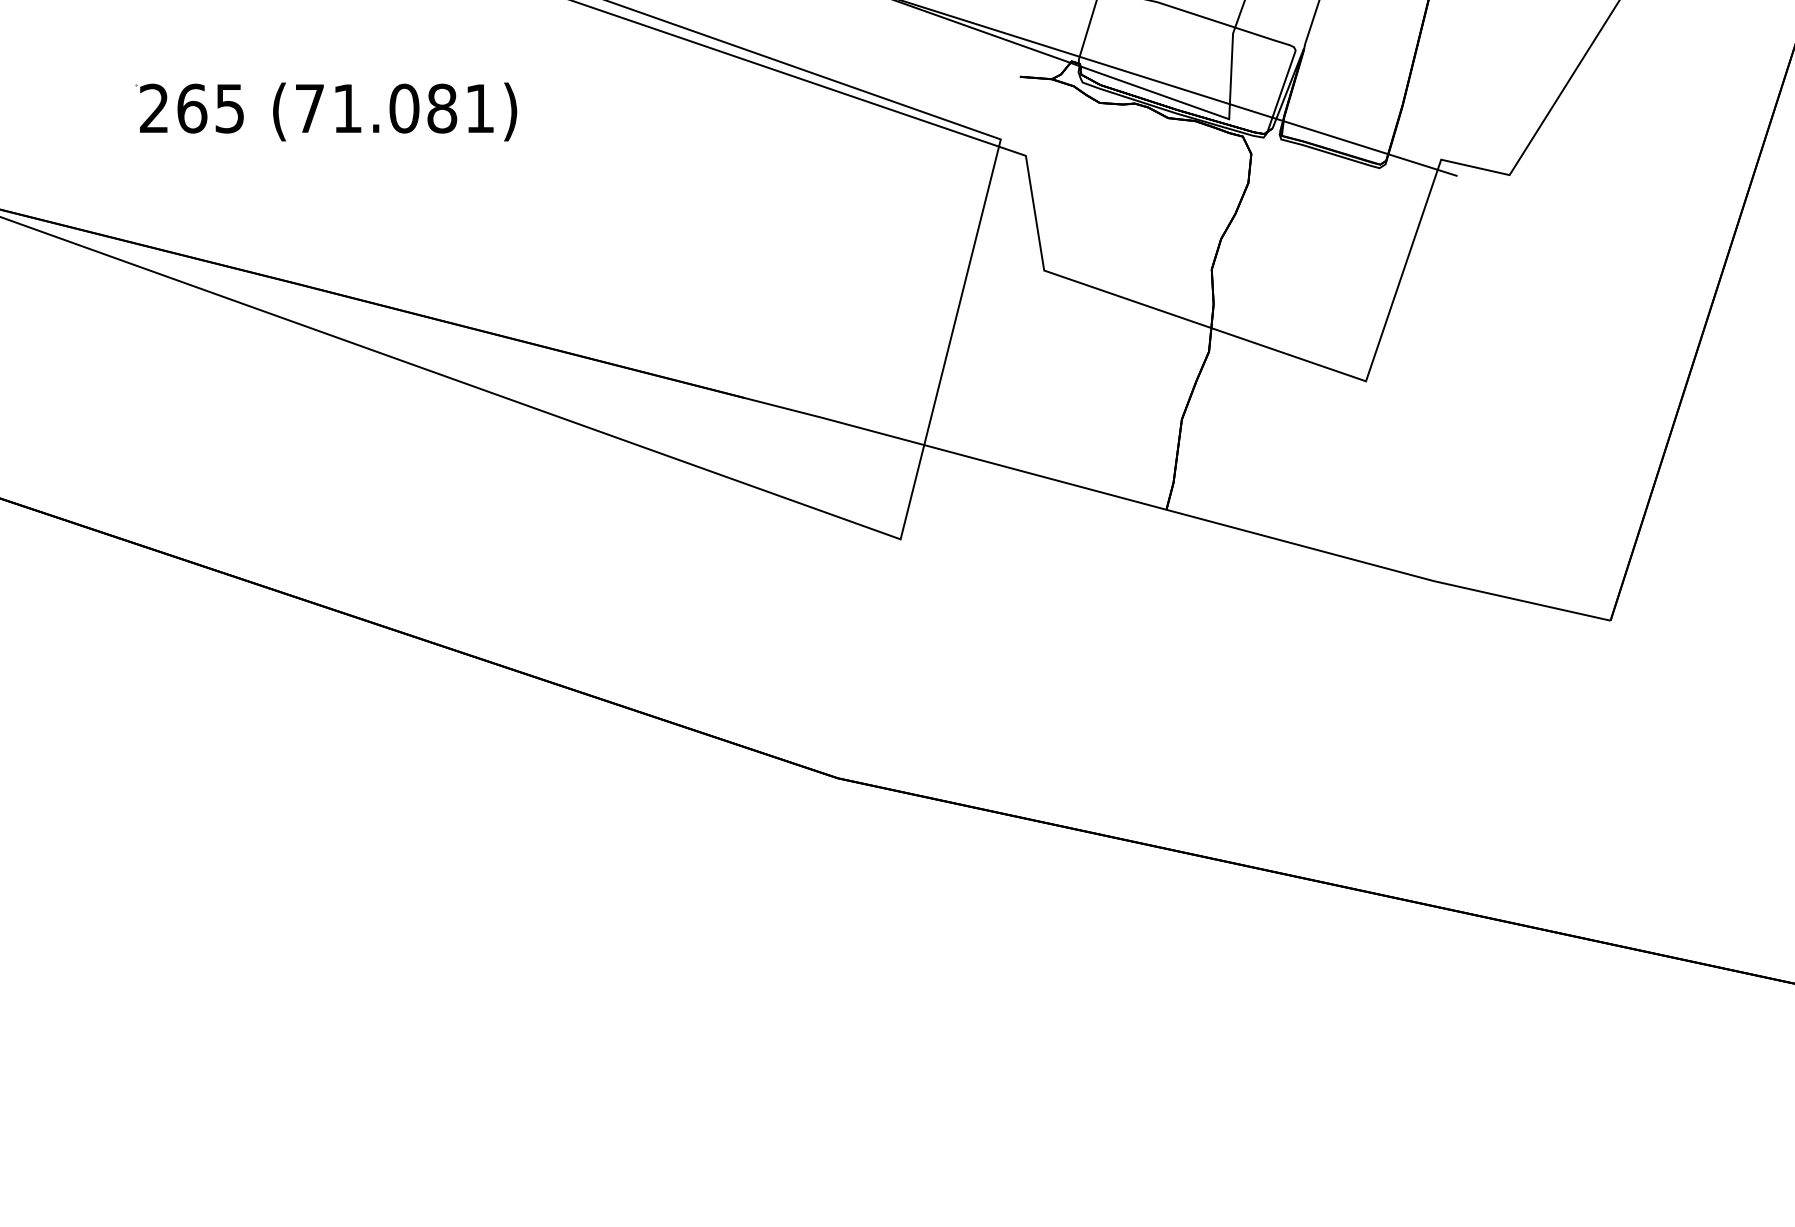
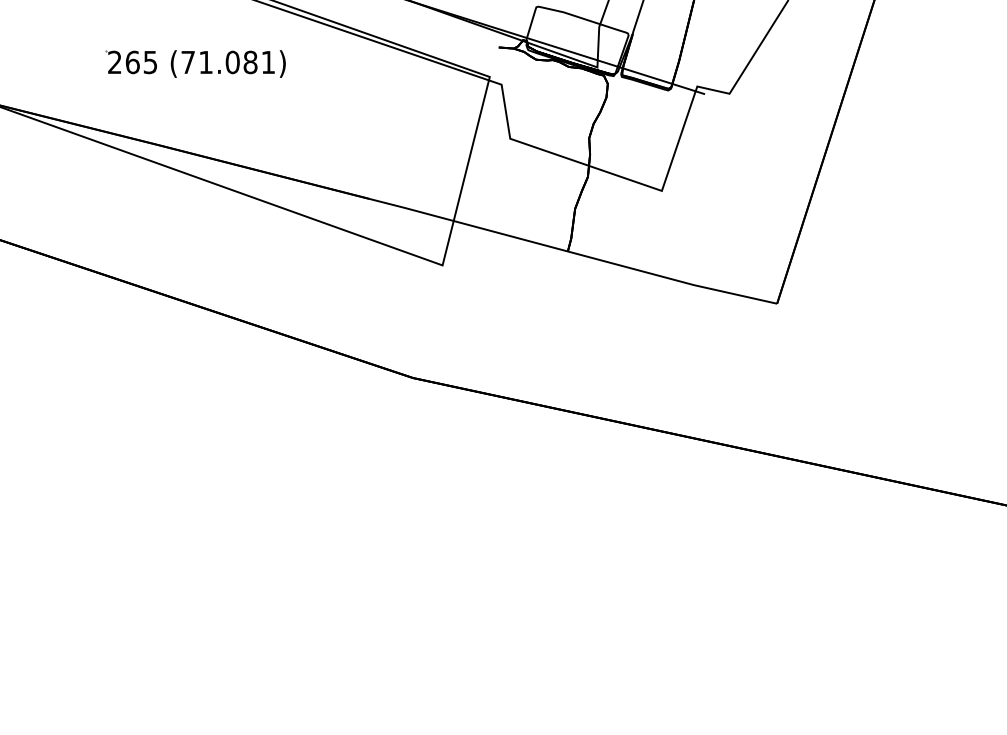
part: (325, 110) -> (195, 63), moved

